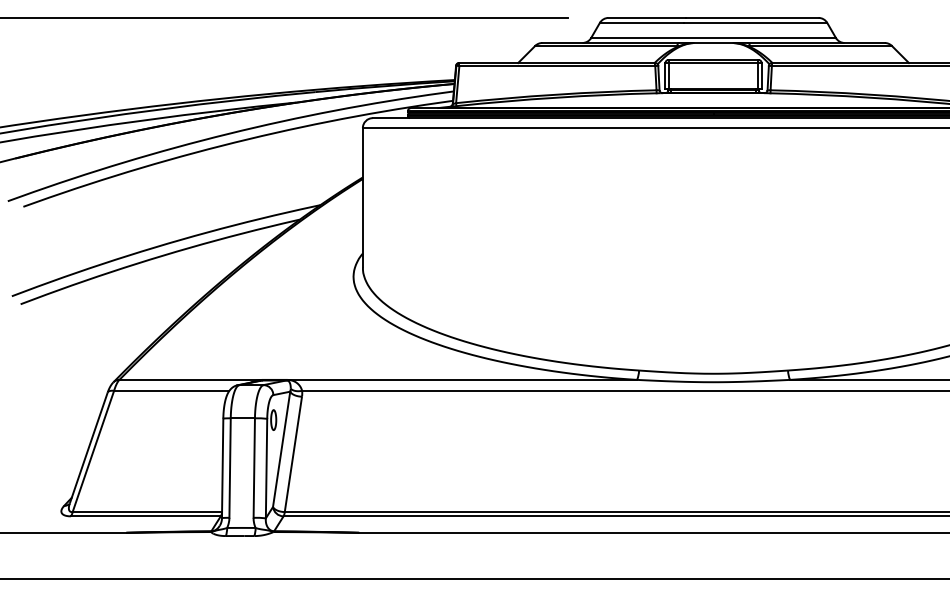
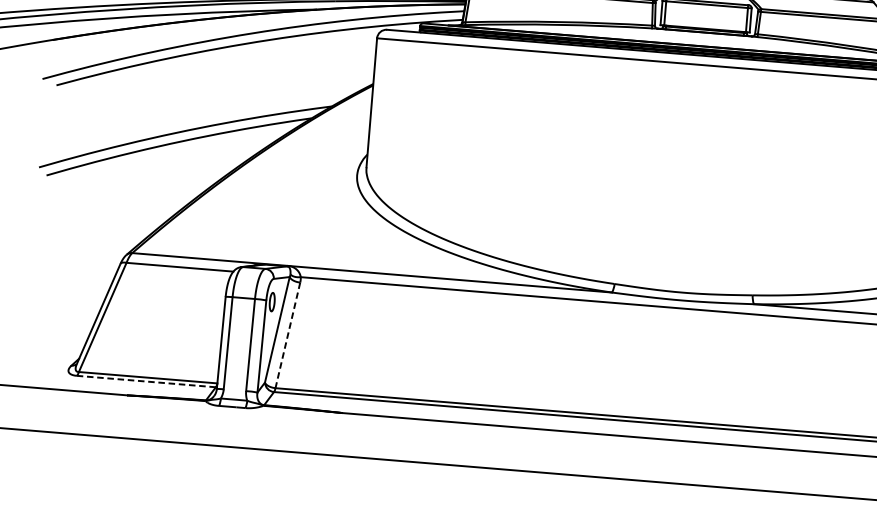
line: (293, 454) -> (287, 335), solid -> dashed
line: (145, 516) -> (146, 381), solid -> dashed

